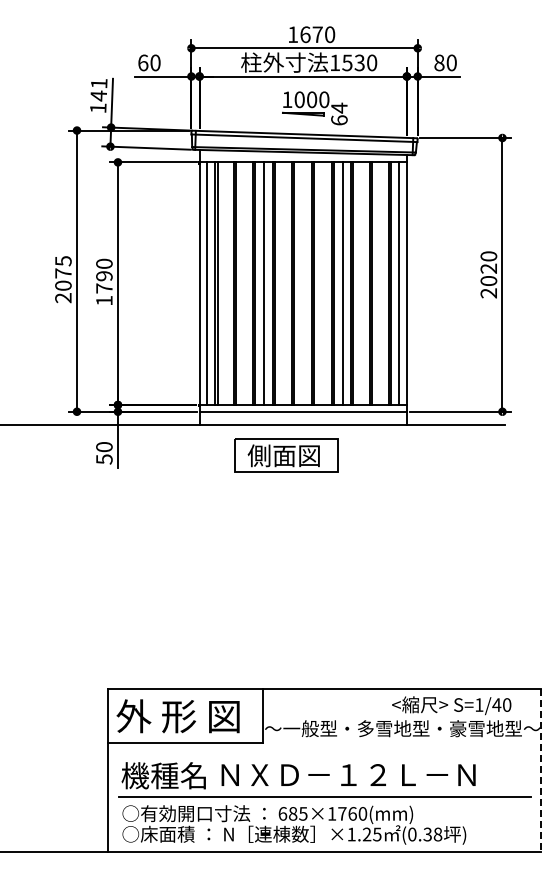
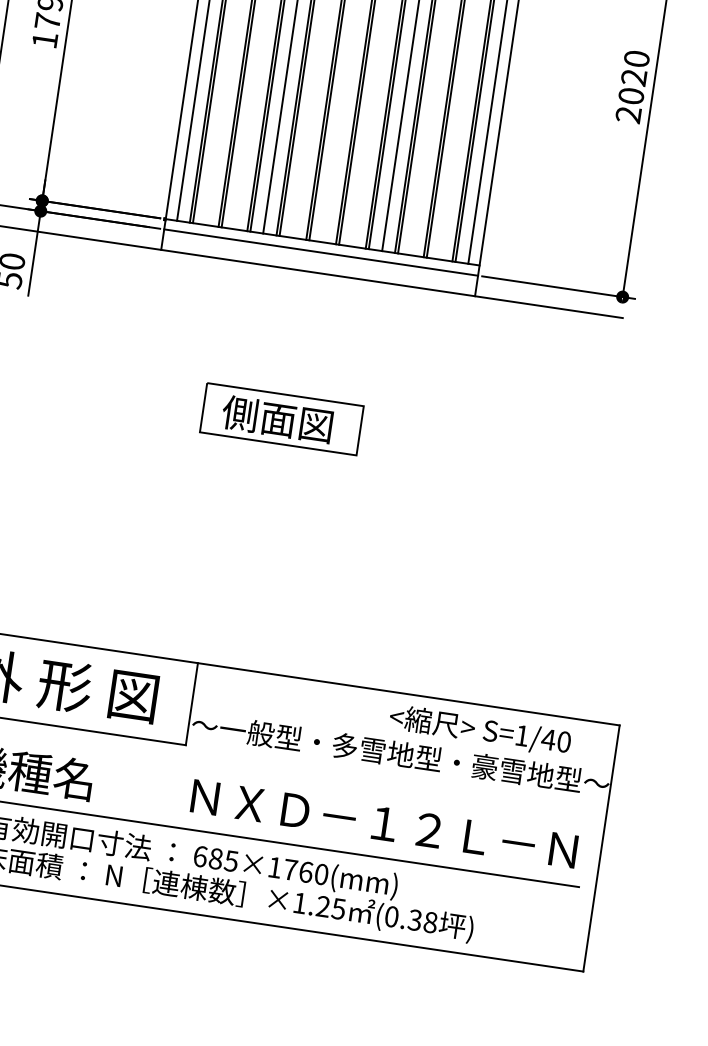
part: (286, 455) -> (281, 419), moved
line: (541, 770) -> (601, 848), dashed -> solid
text: (348, 774) -> (384, 822), moved

